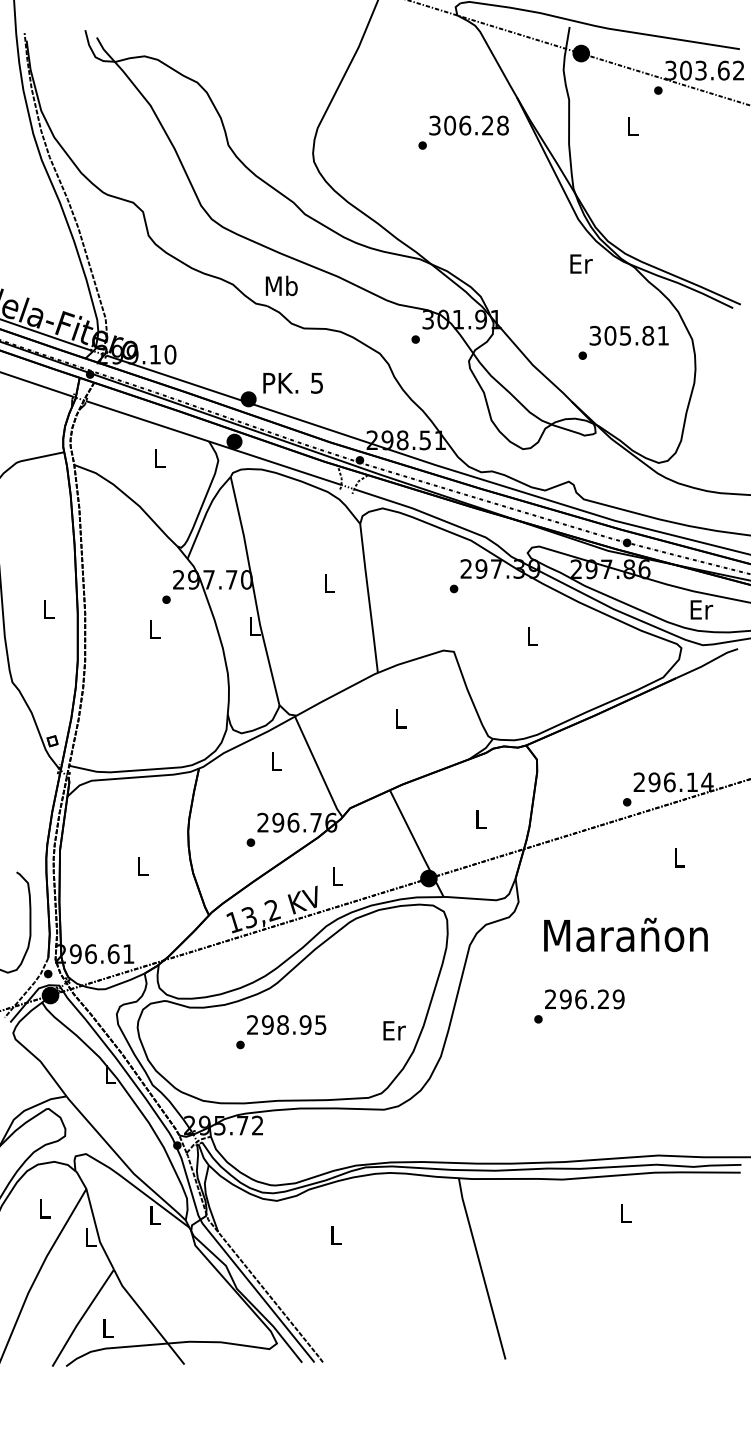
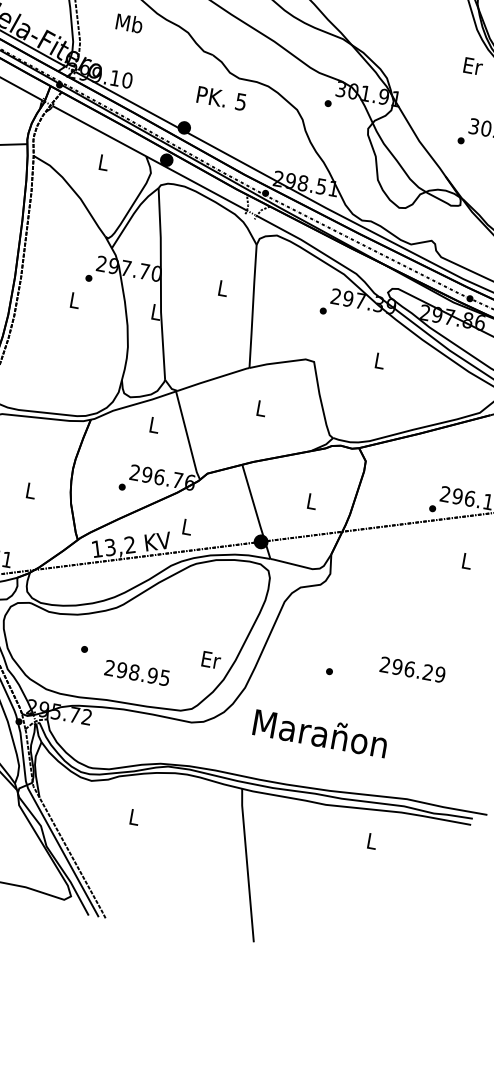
text: (281, 285) -> (129, 23), moved
text: (292, 383) -> (221, 98), moved
text: (625, 934) -> (320, 732), moved
text: (584, 999) -> (412, 669), moved
text: (286, 1024) -> (137, 672), moved

